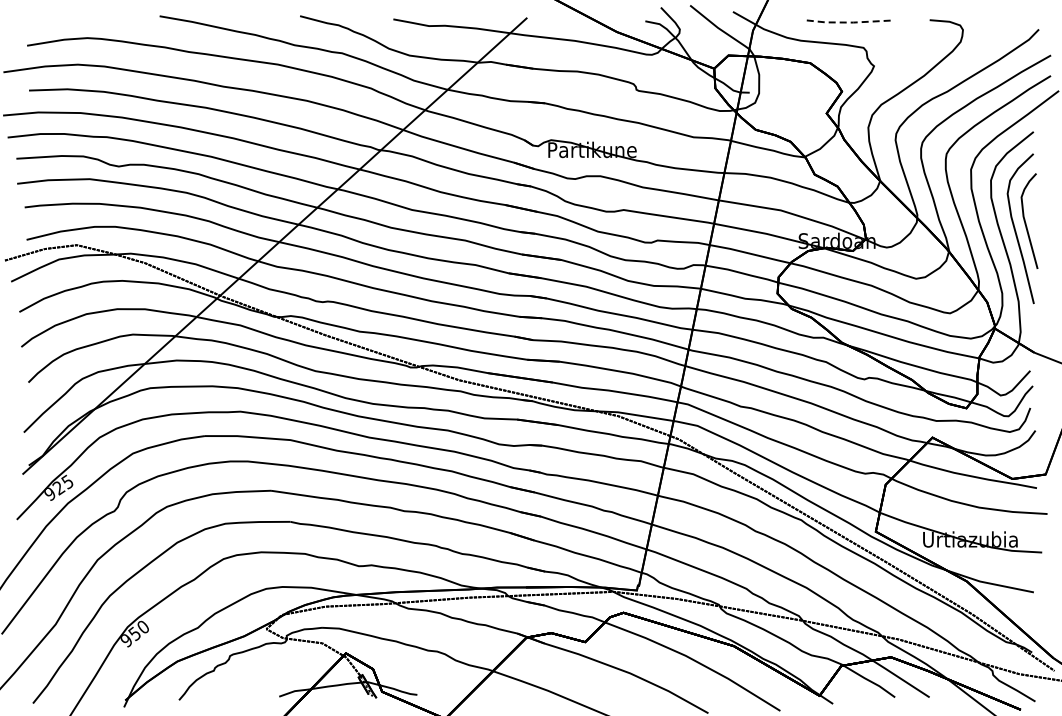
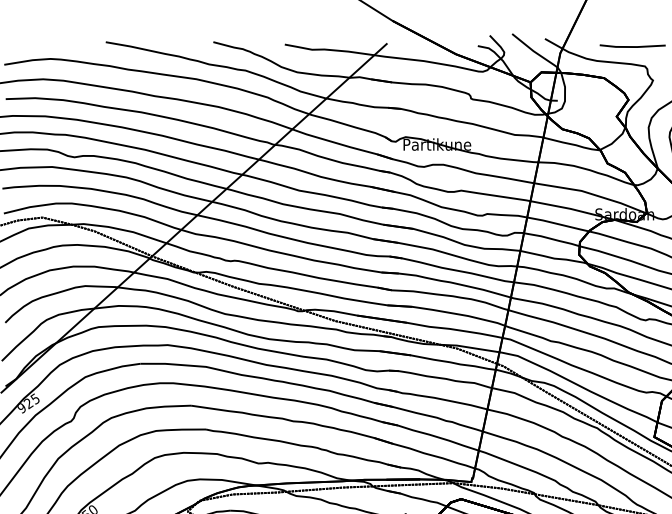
line: (847, 22) -> (632, 47), dashed -> solid

